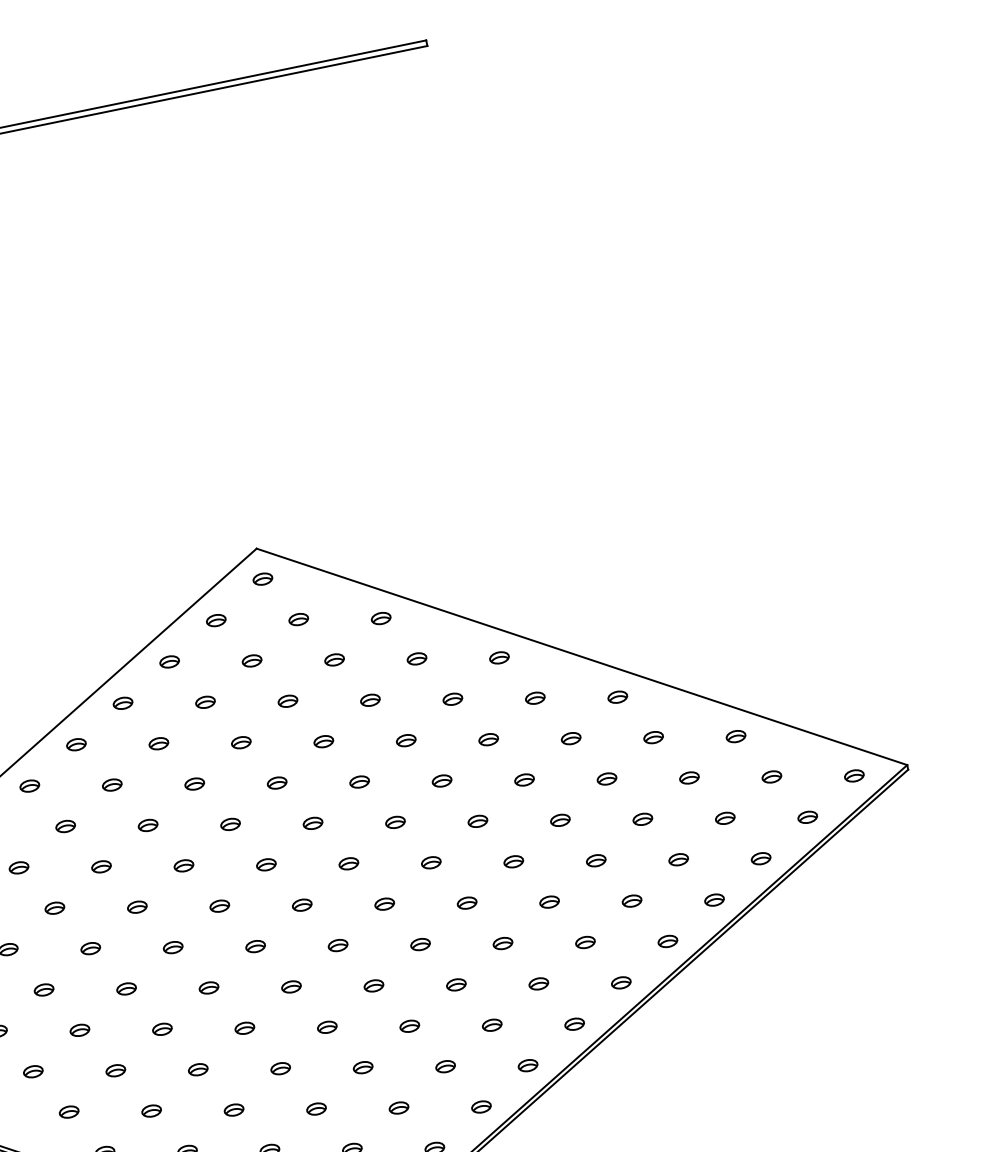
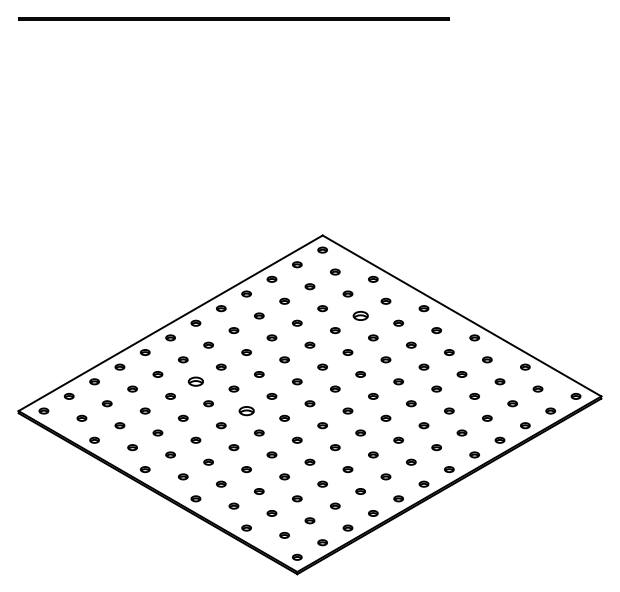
part: (369, 699) -> (360, 315), size x1.6
part: (53, 907) -> (195, 381), size x1.6
part: (172, 946) -> (246, 410), size x1.6

